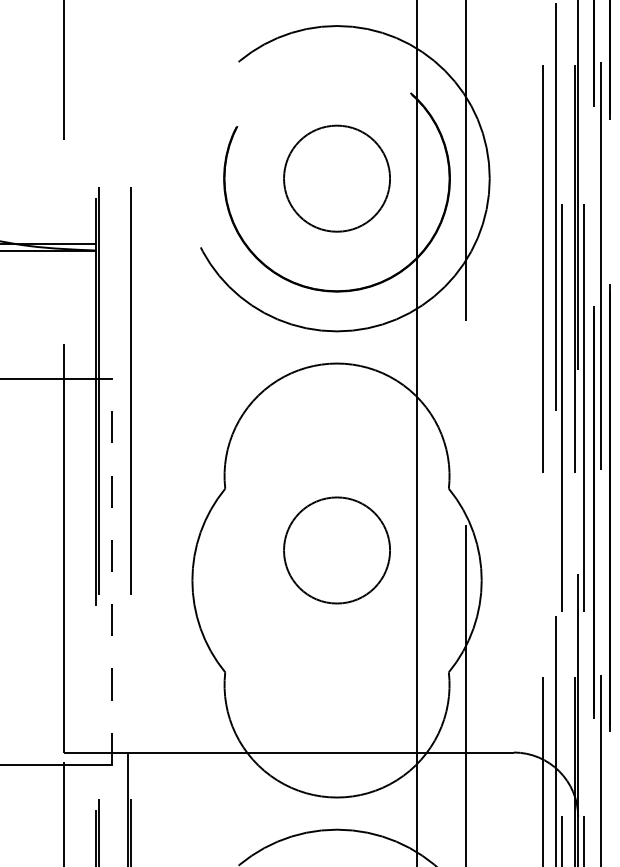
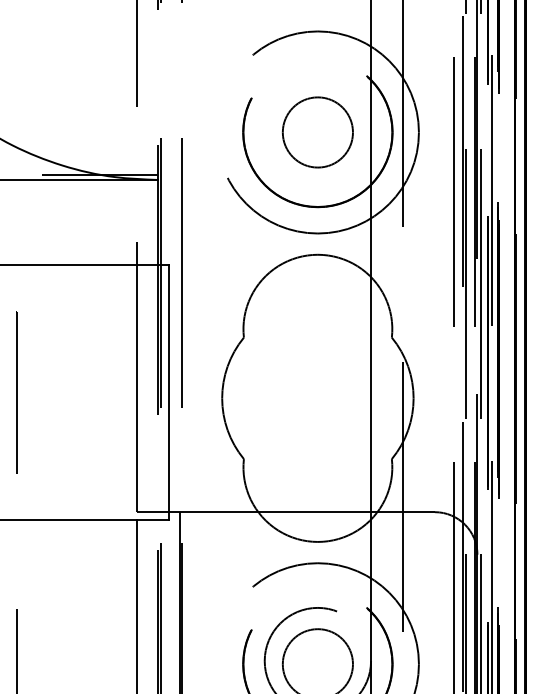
circle: (336, 550) -> (317, 378), removed
line: (112, 571) -> (169, 392), dashed -> solid

